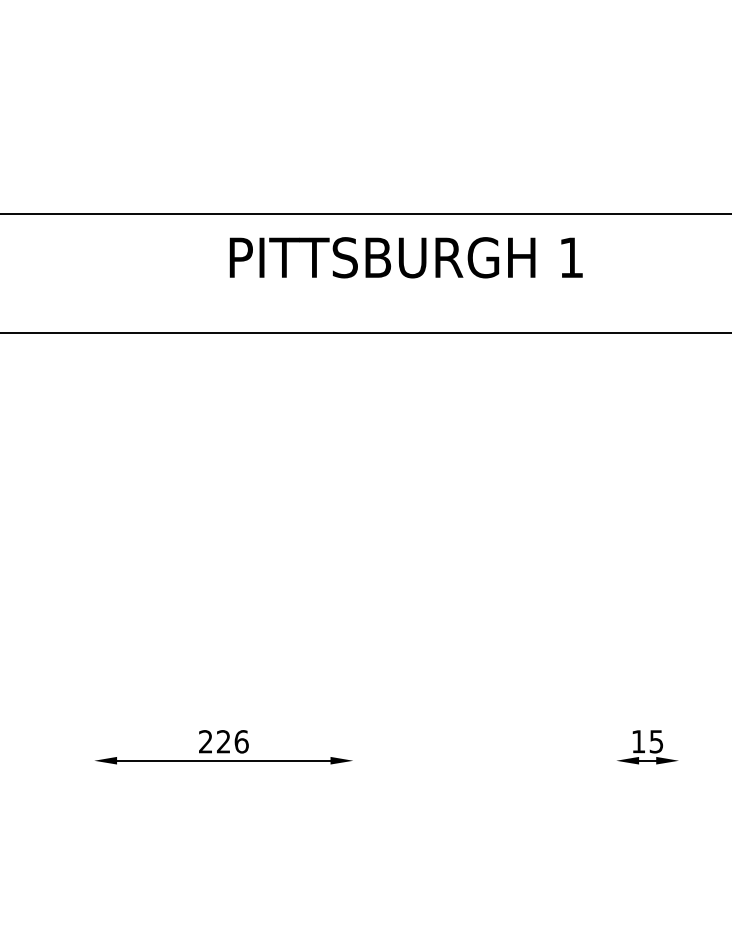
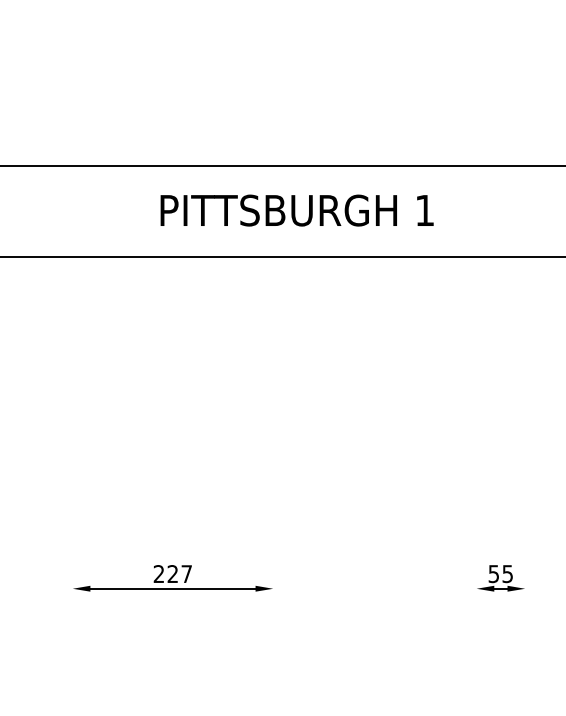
text: (405, 257) -> (296, 210), moved
text: (241, 742) -> (186, 574), 226 -> 227
text: (638, 742) -> (493, 574), 15 -> 55

